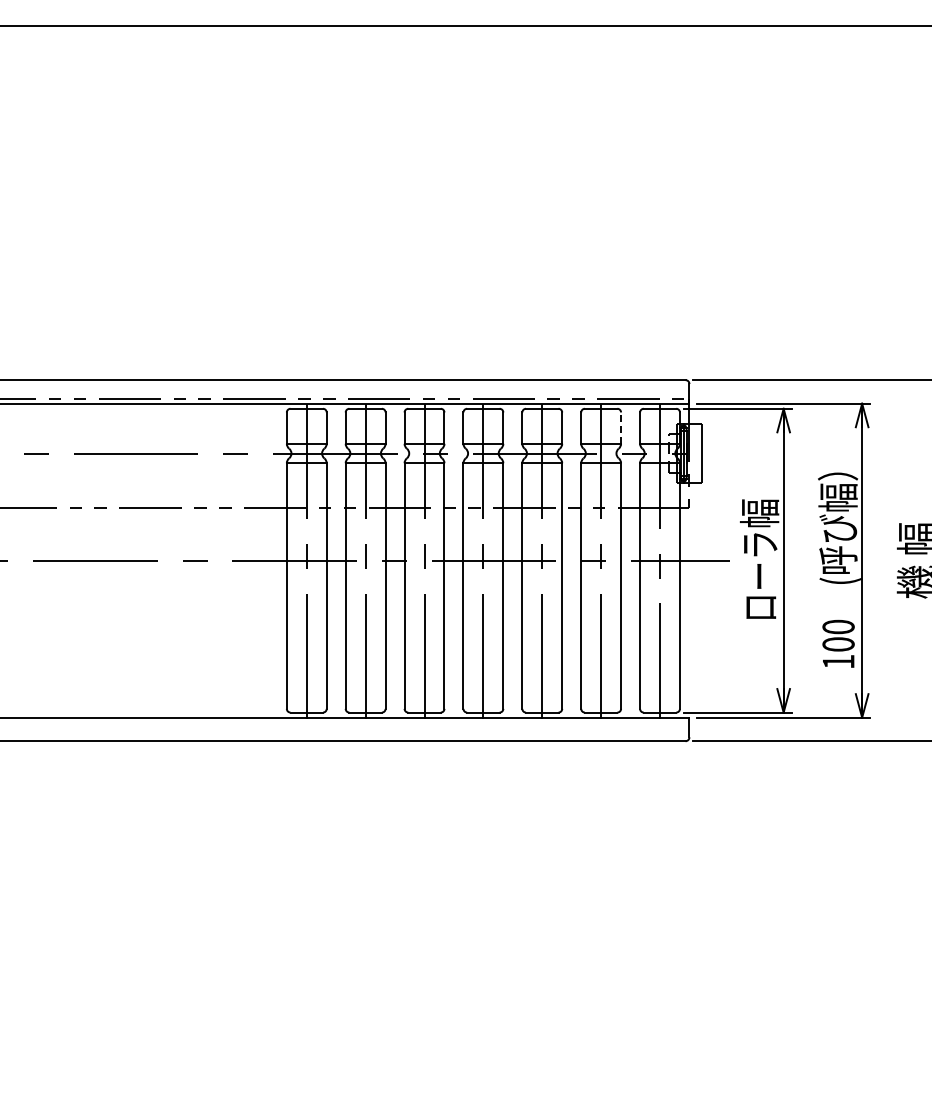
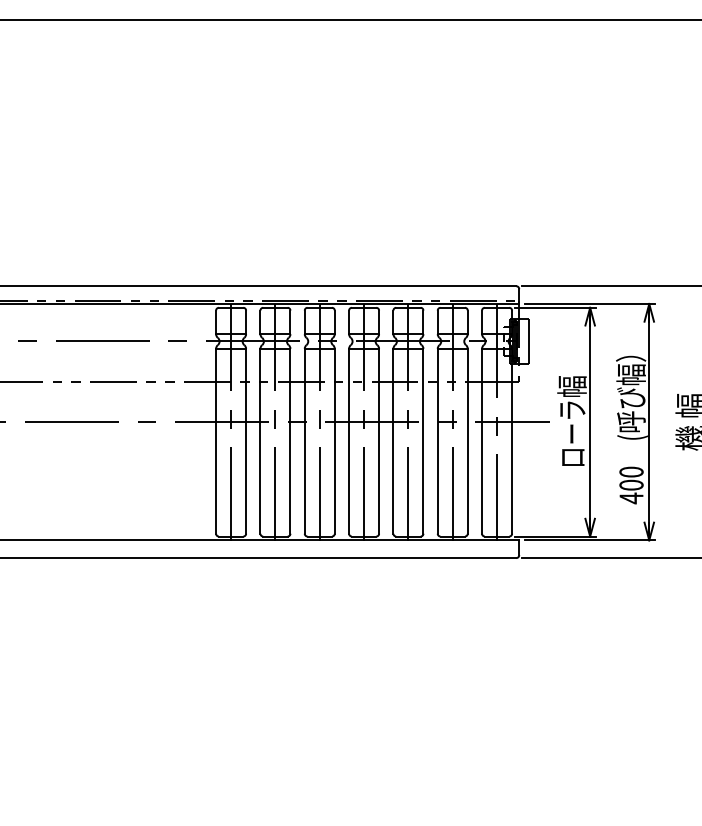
line: (621, 428) -> (468, 322), dashed -> solid
text: (838, 661) -> (631, 498), 100 -> 400

